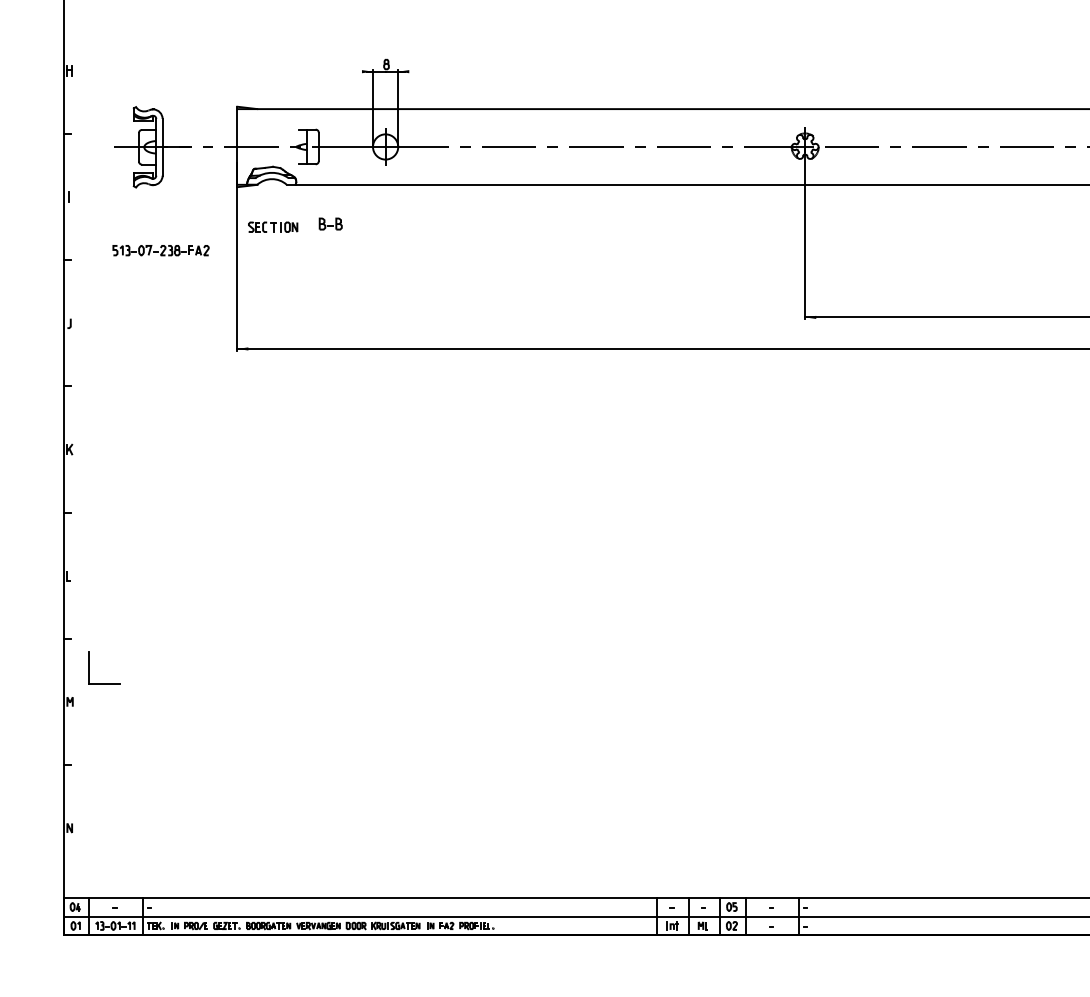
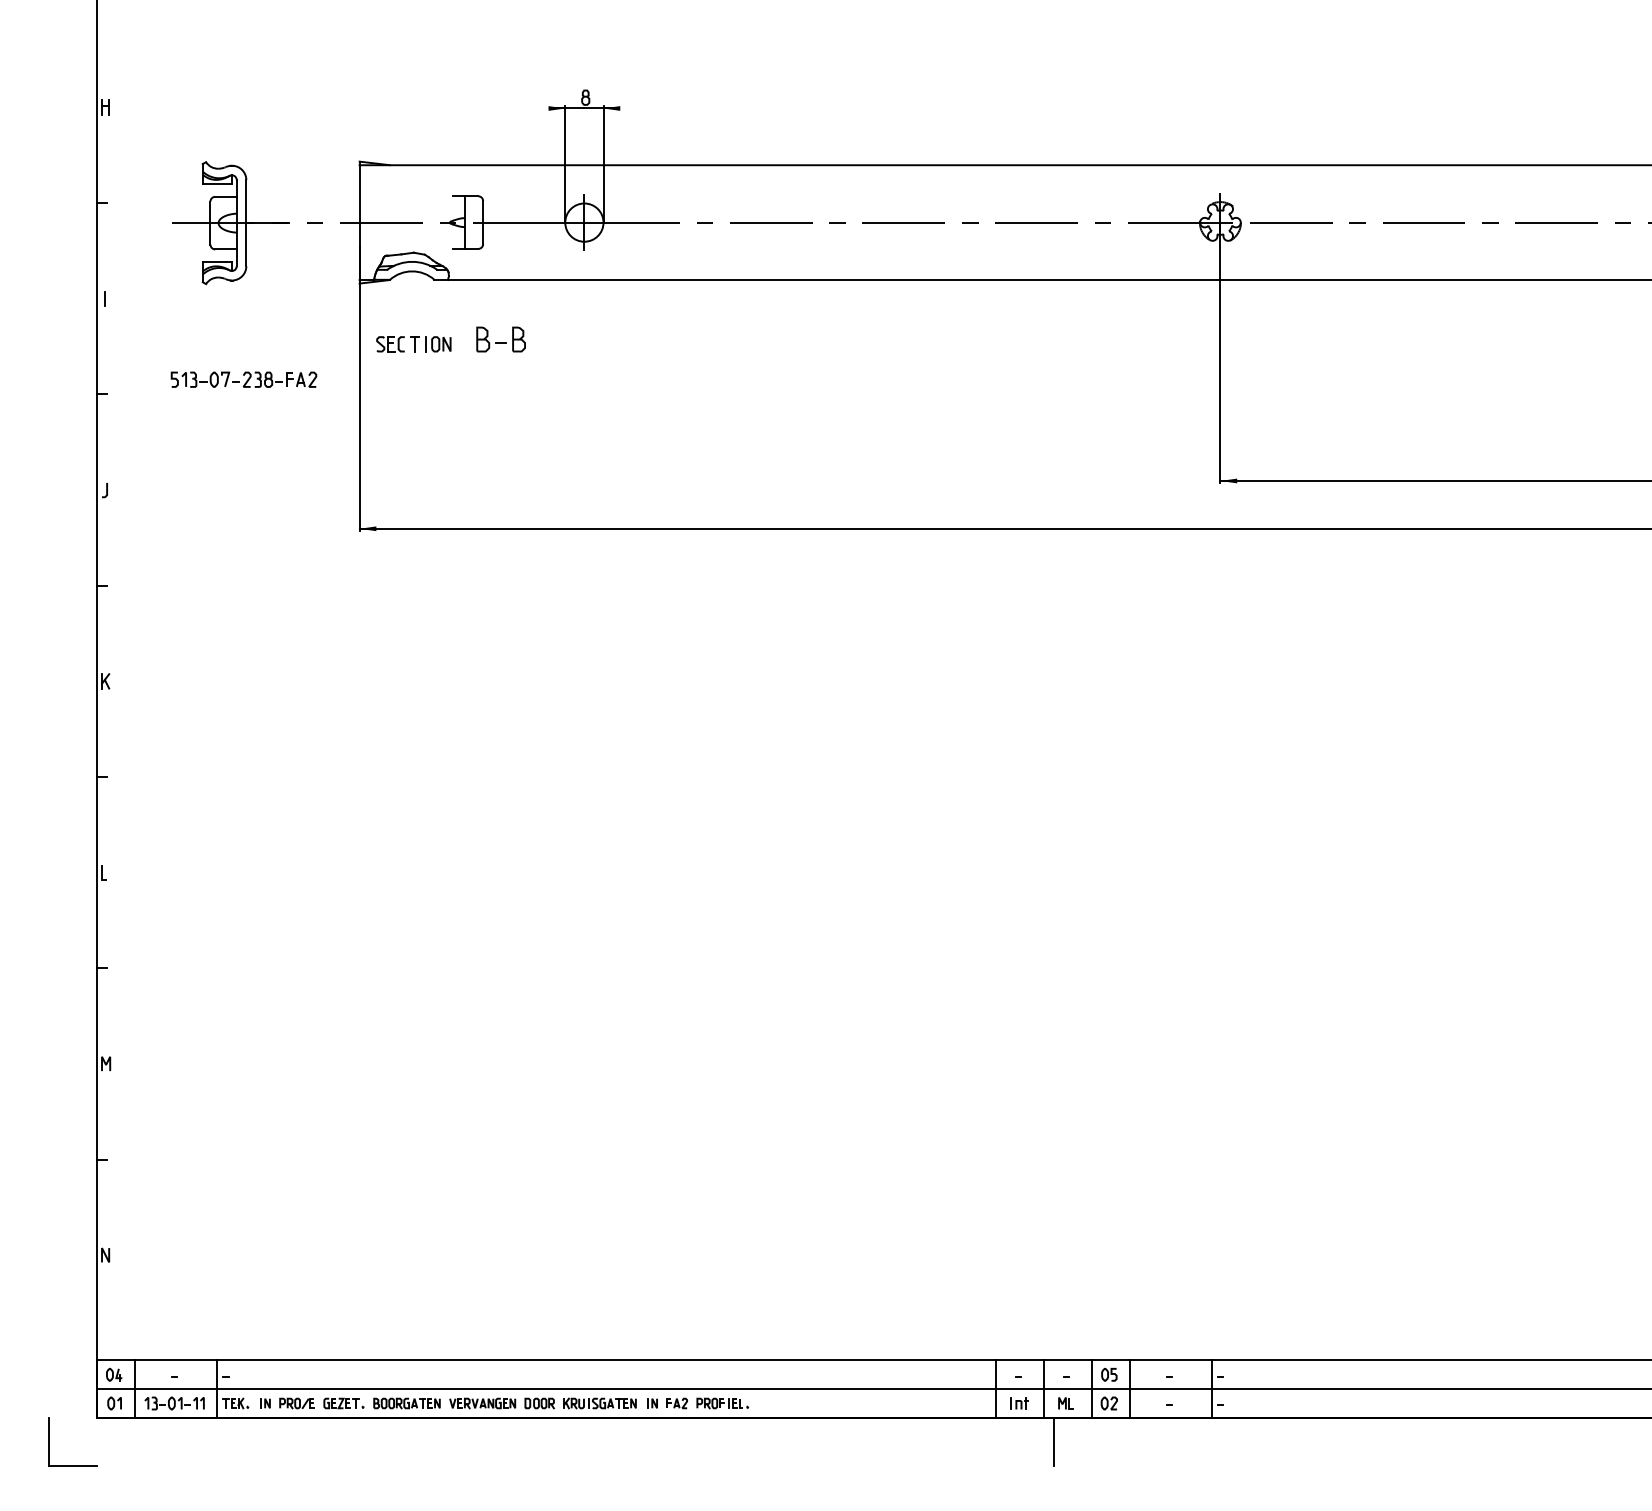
part: (330, 223) -> (500, 338), size x1.43
part: (89, 667) -> (50, 1440), moved
line: (695, 950) -> (1054, 1440), added

